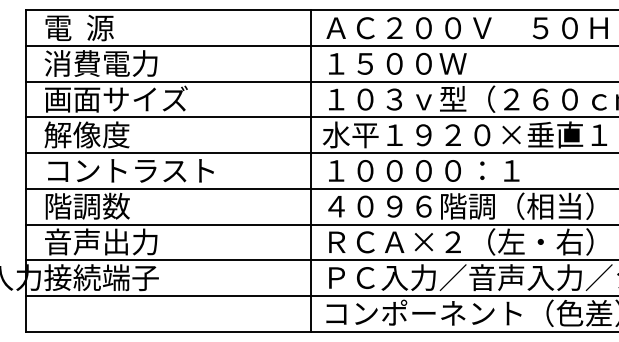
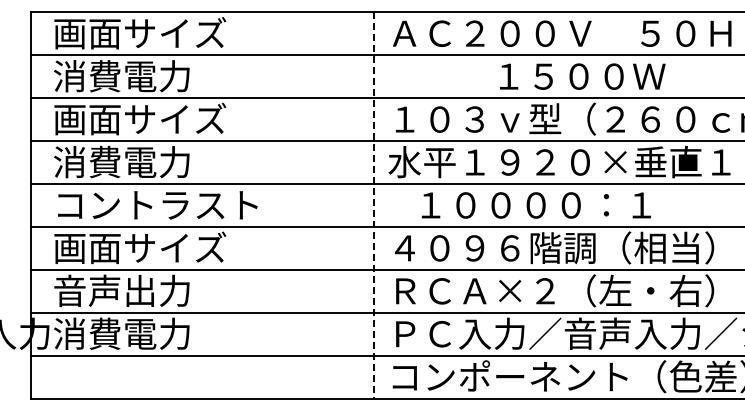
text: (116, 28) -> (140, 33), 電  源 -> 画面サイズ
text: (397, 63) -> (582, 76), moved
text: (100, 134) -> (121, 161), 解像度 -> 消費電力
line: (311, 171) -> (374, 205), solid -> dashed
text: (424, 171) -> (536, 205), moved
text: (116, 205) -> (140, 247), 階調数 -> 画面サイズ
text: (101, 277) -> (122, 333), 接続端子 -> 消費電力

